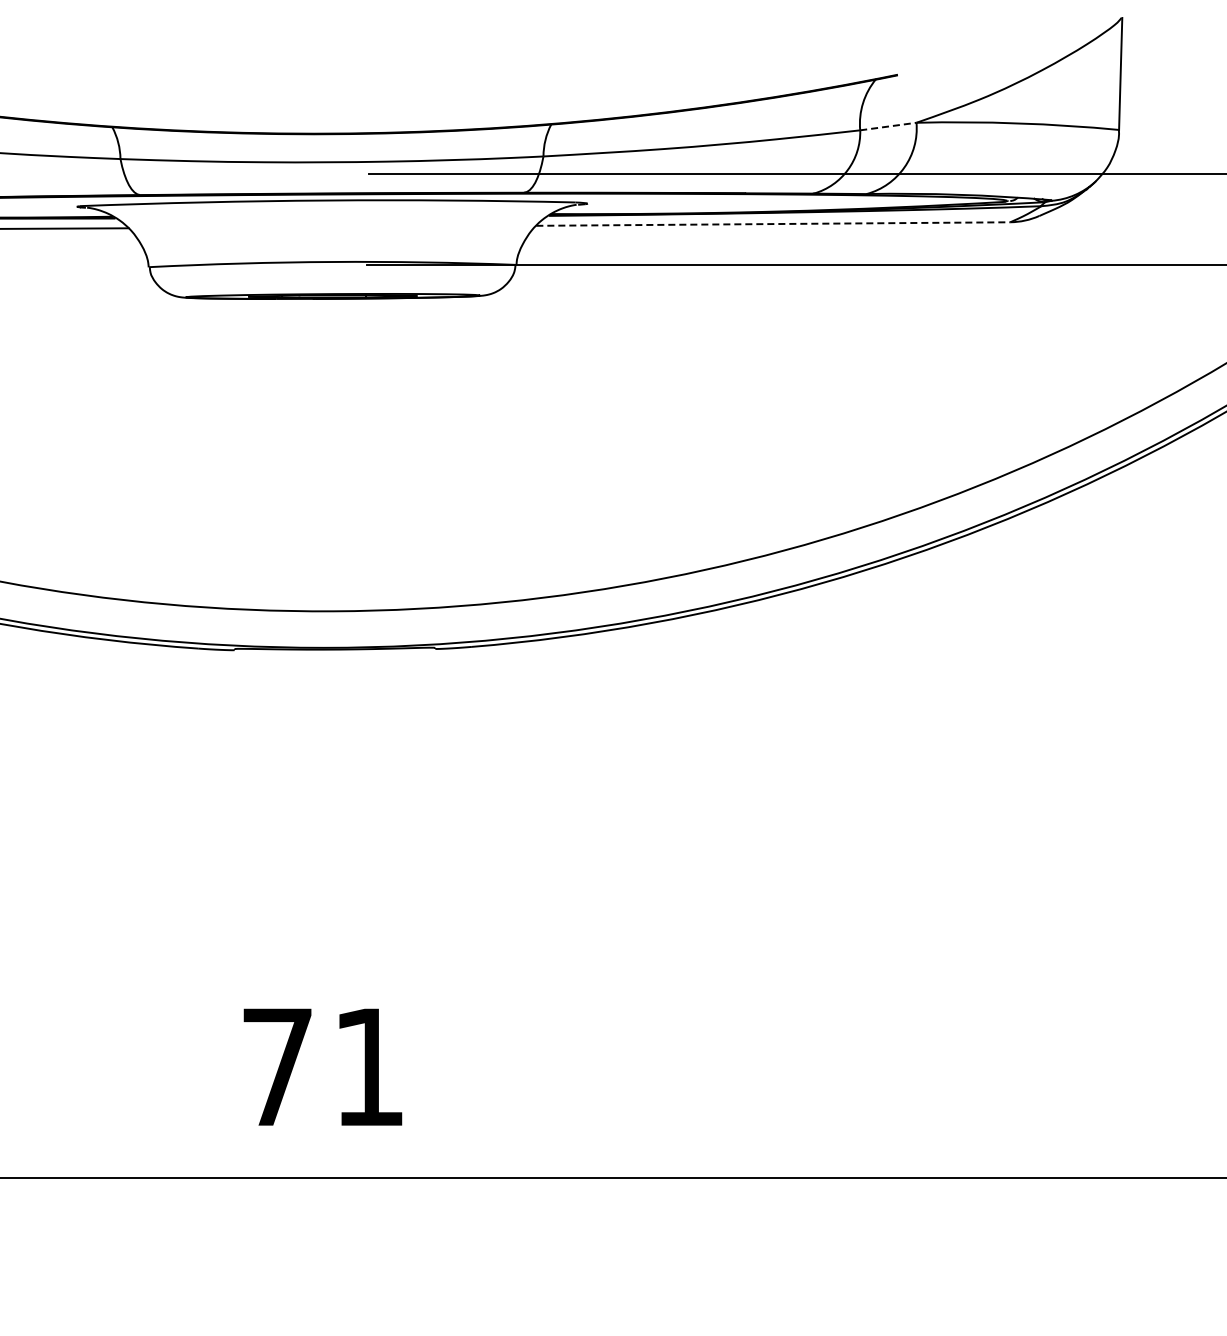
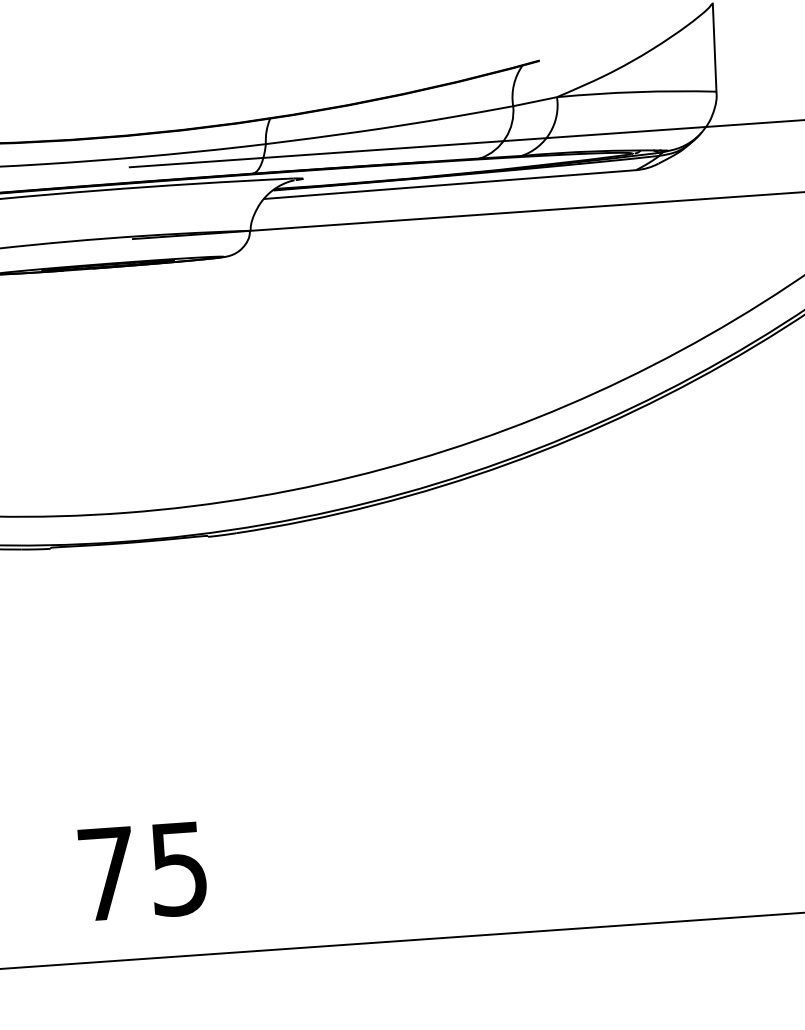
line: (888, 126) -> (535, 101), dashed -> solid
line: (773, 224) -> (450, 184), dashed -> solid
text: (368, 1067) -> (178, 869), 71 -> 75

